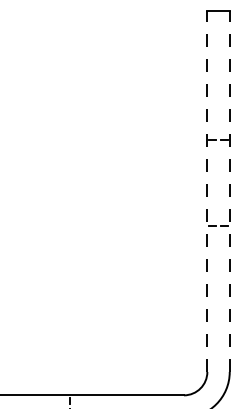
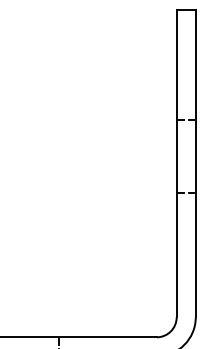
line: (207, 191) -> (176, 163), dashed -> solid
line: (229, 191) -> (195, 163), dashed -> solid

